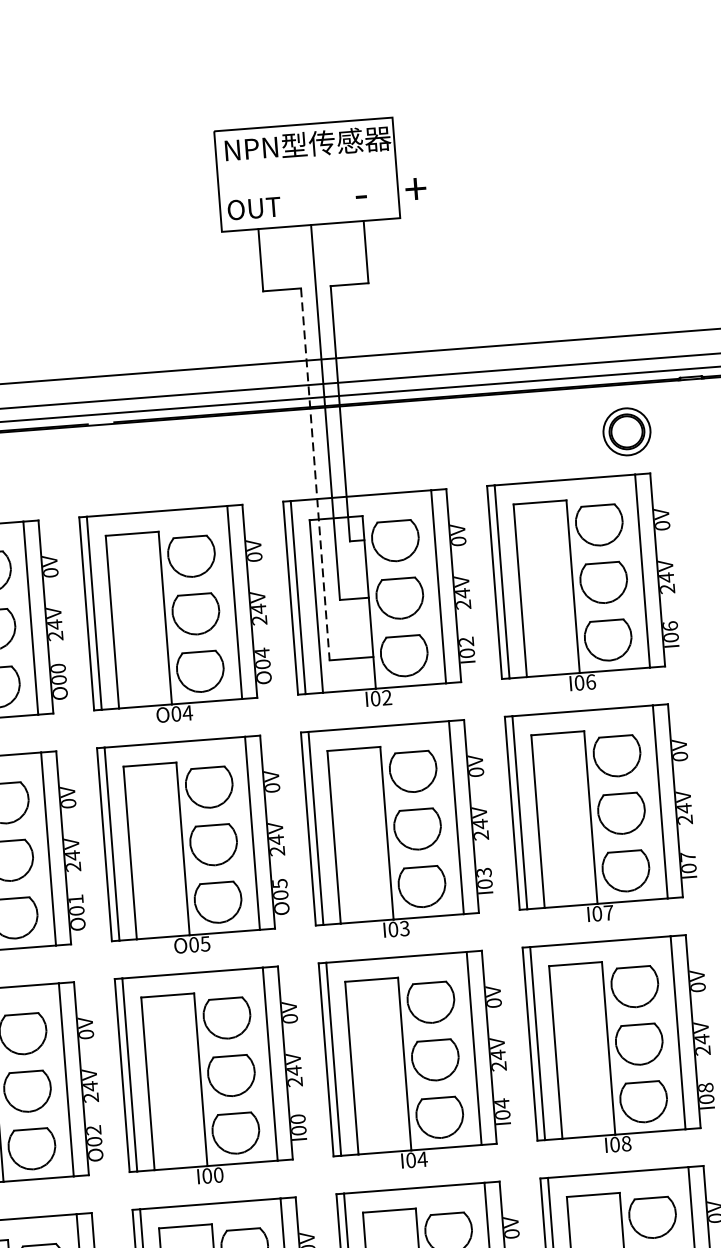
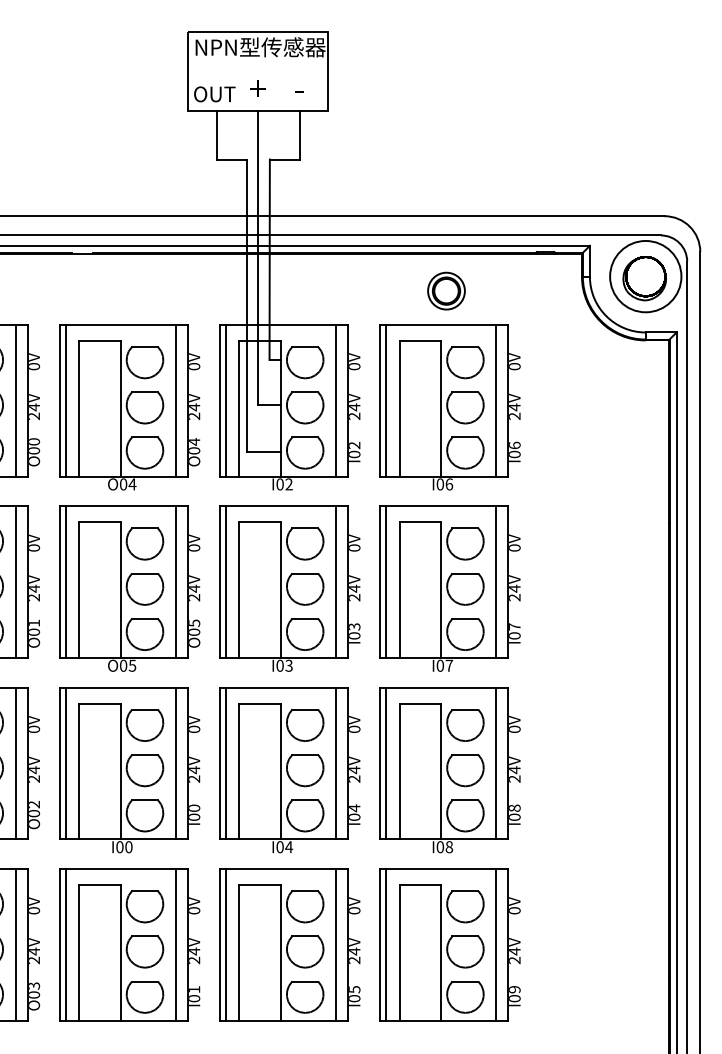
text: (414, 188) -> (257, 88), moved
part: (626, 431) -> (446, 290), moved
line: (315, 475) -> (246, 306), dashed -> solid

